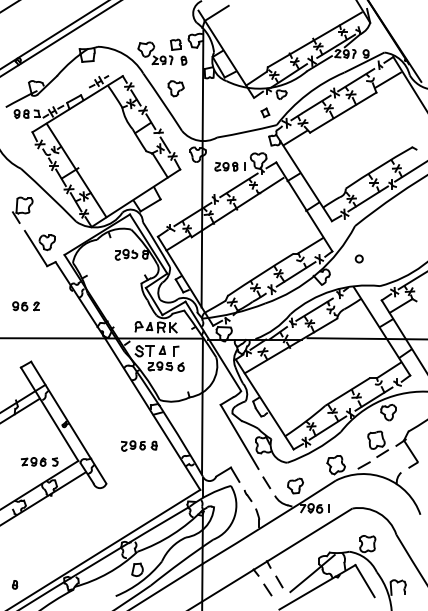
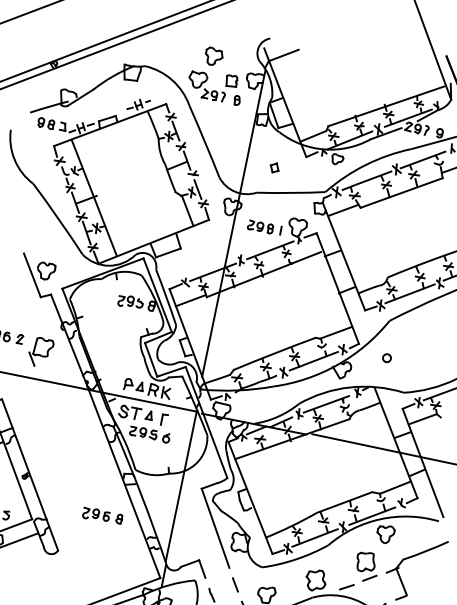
part: (175, 88) -> (213, 56), moved
part: (265, 112) -> (274, 167), moved
part: (22, 209) -> (40, 351), moved

